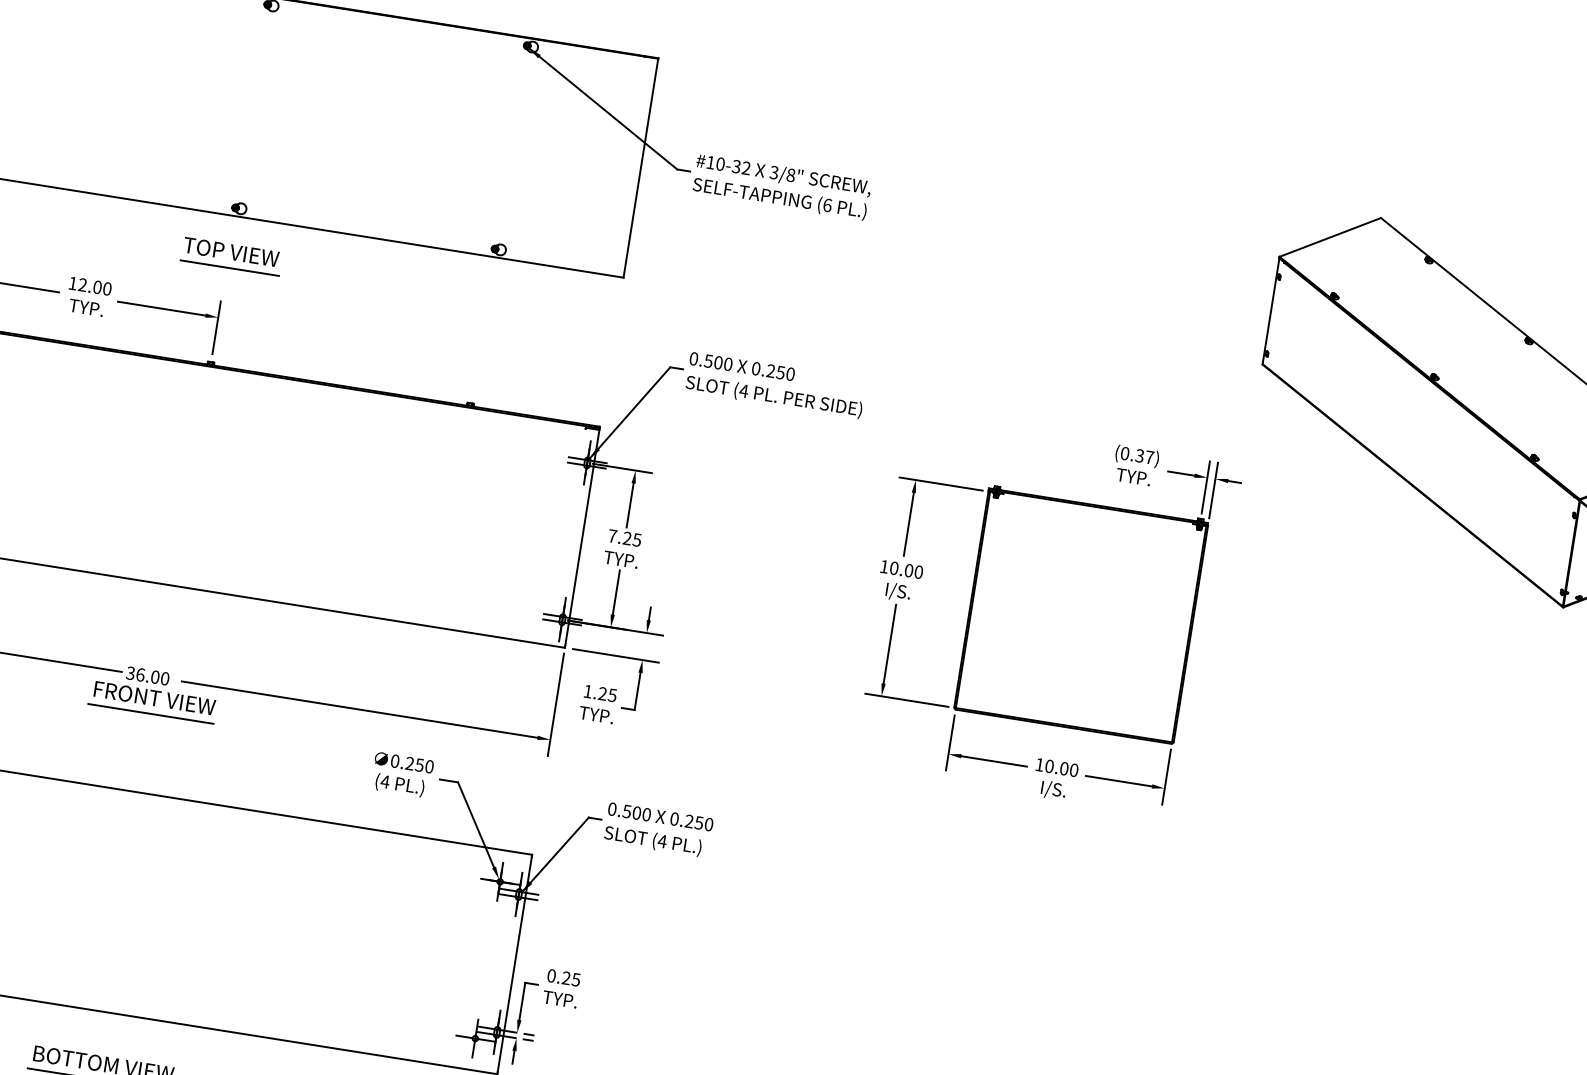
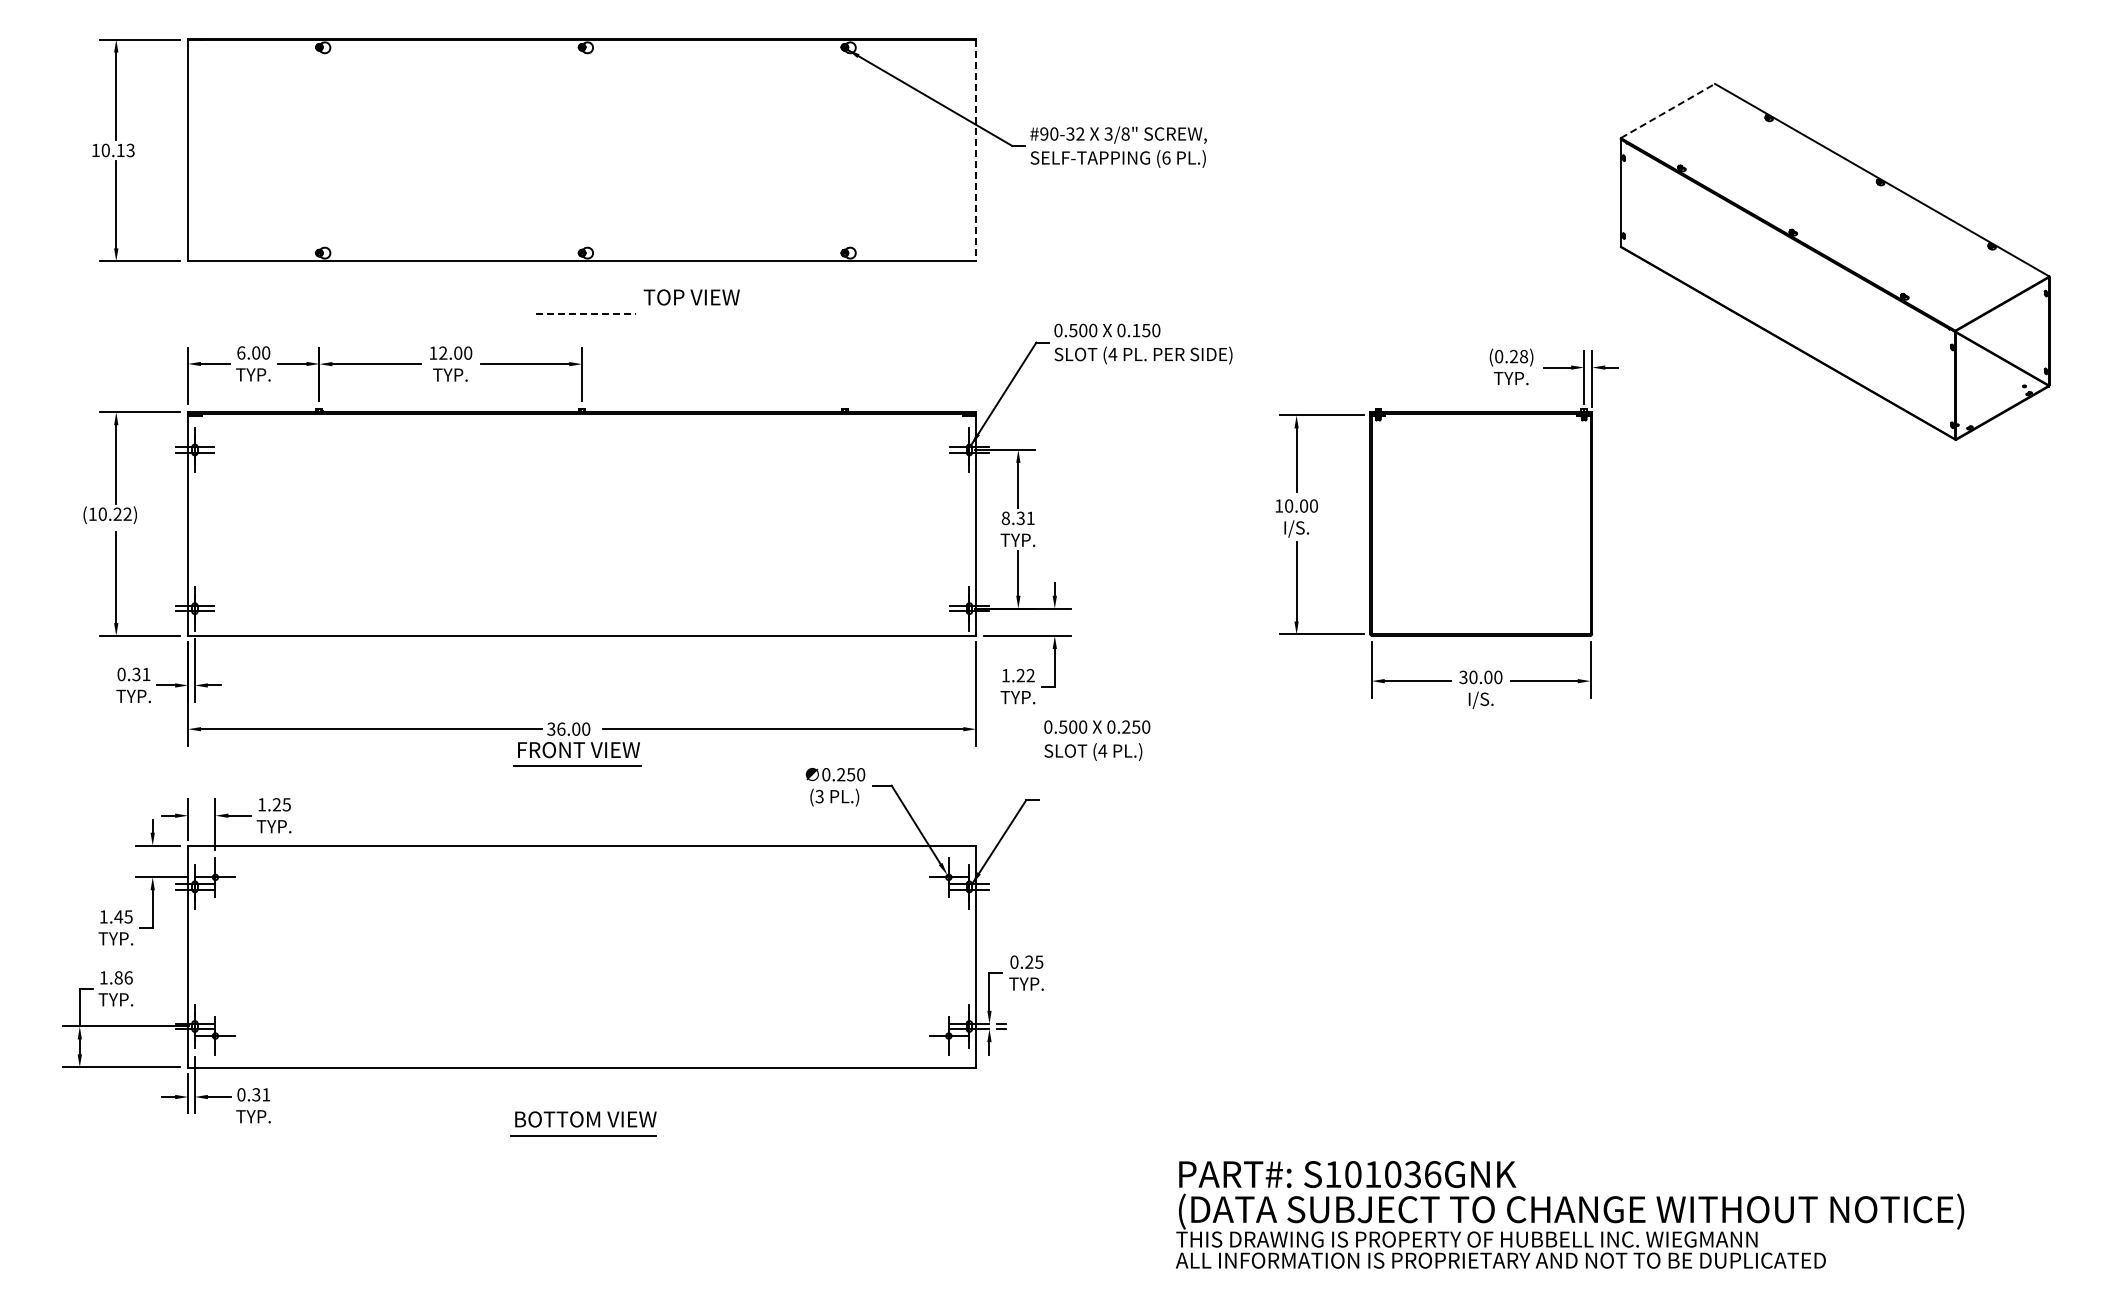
text: (710, 162) -> (1044, 133), #10-32 -> #90-32
line: (641, 168) -> (976, 150), solid -> dashed
line: (1330, 237) -> (1668, 110), solid -> dashed
text: (230, 252) -> (691, 297), moved
line: (229, 268) -> (585, 313), solid -> dashed
text: (771, 371) -> (1136, 330), 0.250 -> 0.150
text: (1144, 456) -> (1518, 356), (0.37) -> (0.28)
text: (624, 538) -> (1017, 518), 7.25 -> 8.31
text: (612, 695) -> (1030, 675), 1.25 -> 1.22
text: (1039, 764) -> (1463, 677), 10.00 -> 30.00
text: (385, 781) -> (819, 796), (4 -> (3
text: (658, 830) -> (1097, 740), moved

